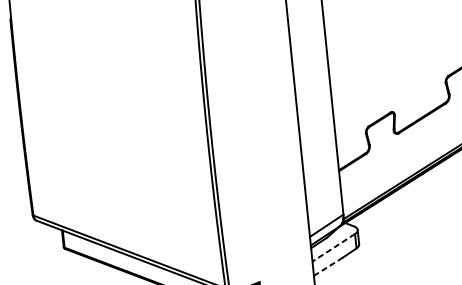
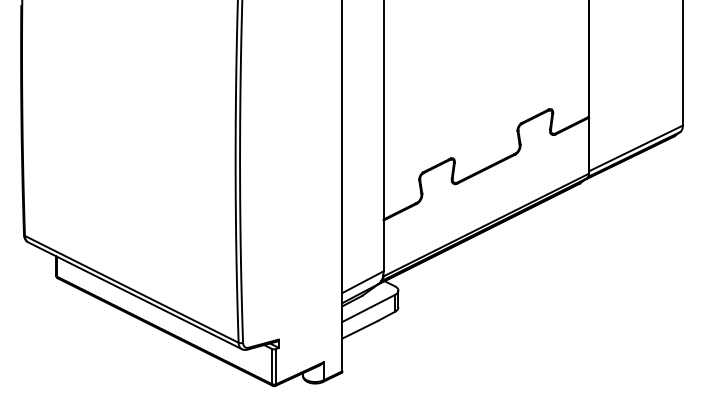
line: (333, 247) -> (368, 308), dashed -> solid
line: (328, 266) -> (360, 329), dashed -> solid

